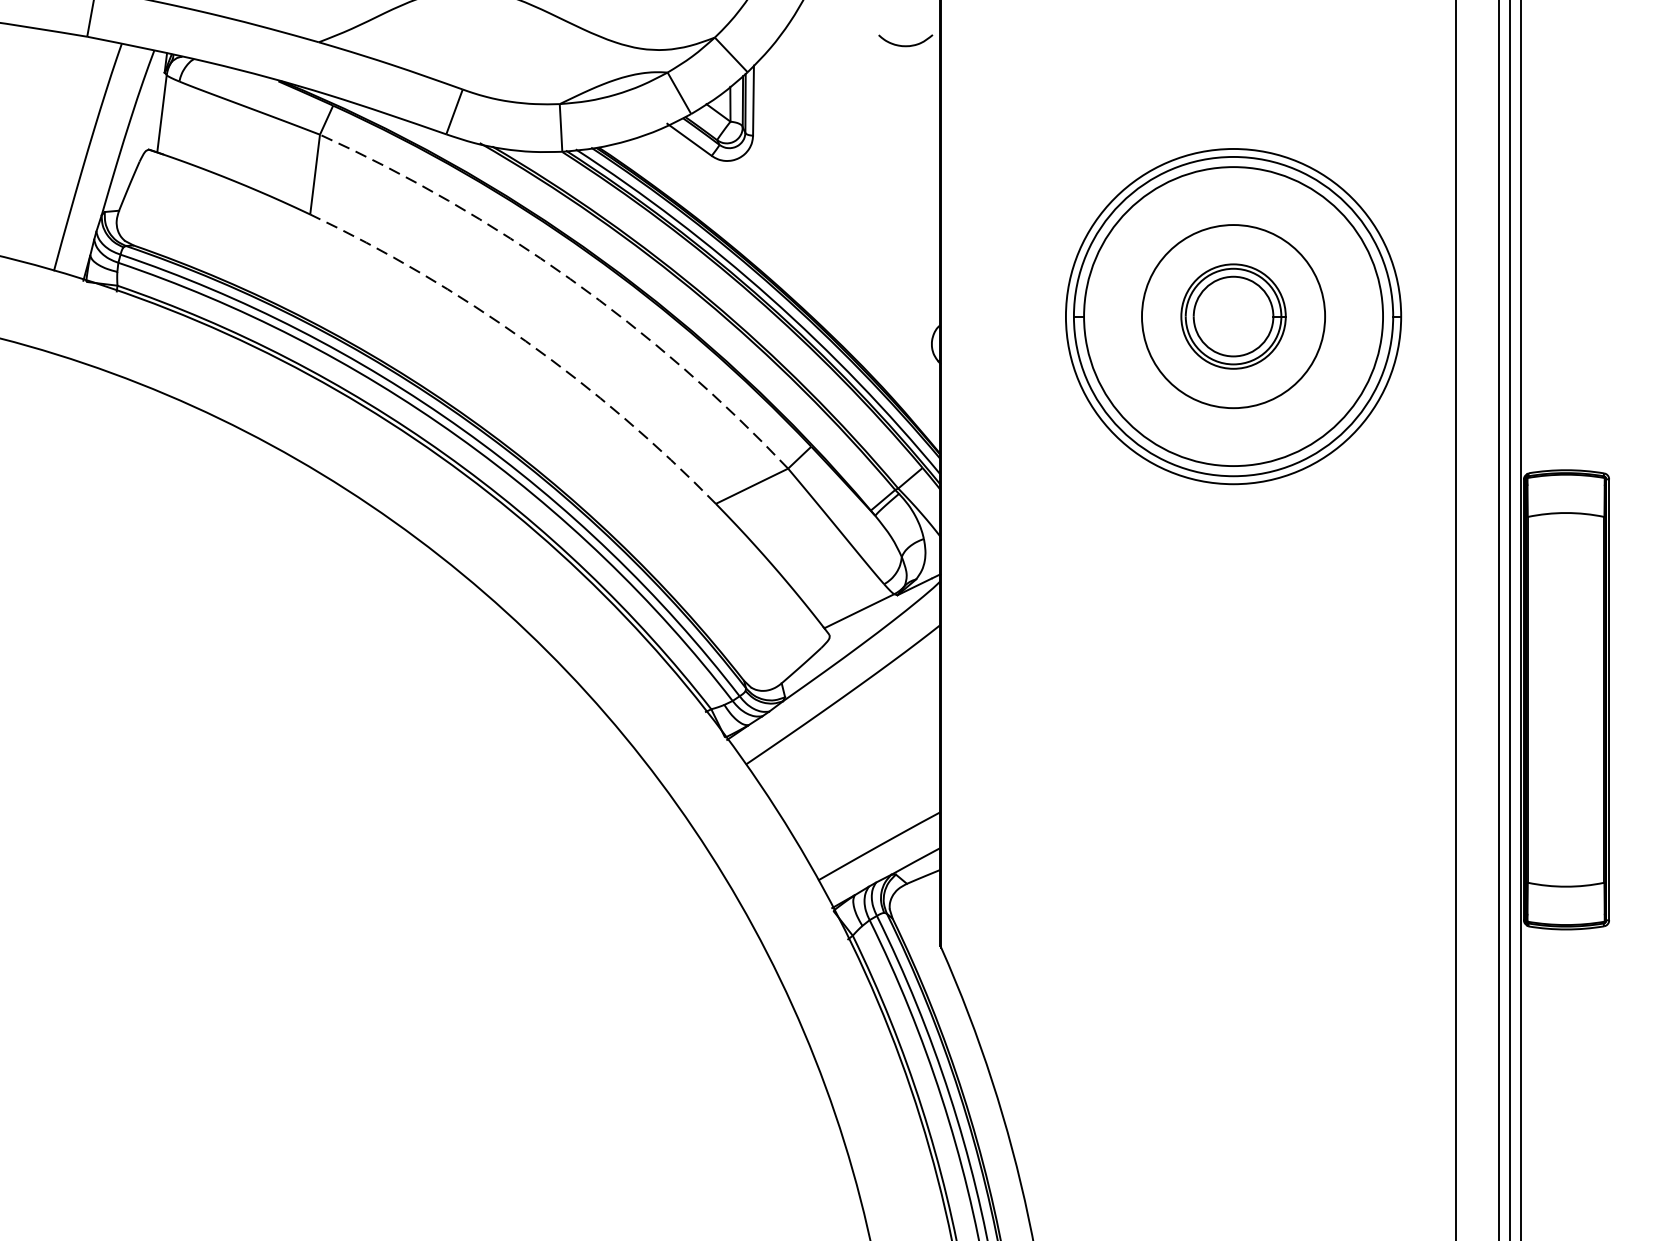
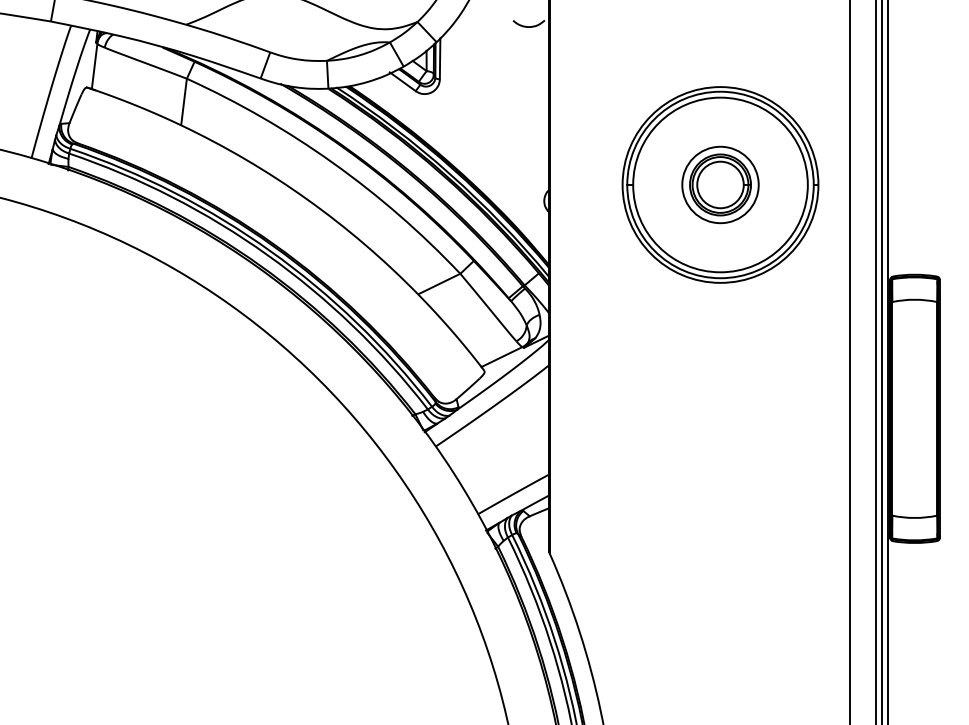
arc: (570, 279) -> (333, 163), dashed -> solid
circle: (1233, 315) -> (720, 184), size x0.71
arc: (526, 341) -> (307, 199), dashed -> solid

